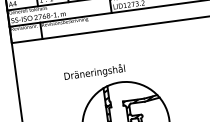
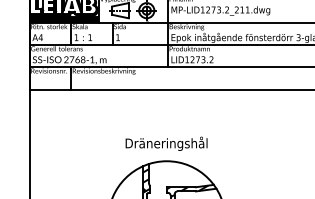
text: (94, 72) -> (166, 143), moved

